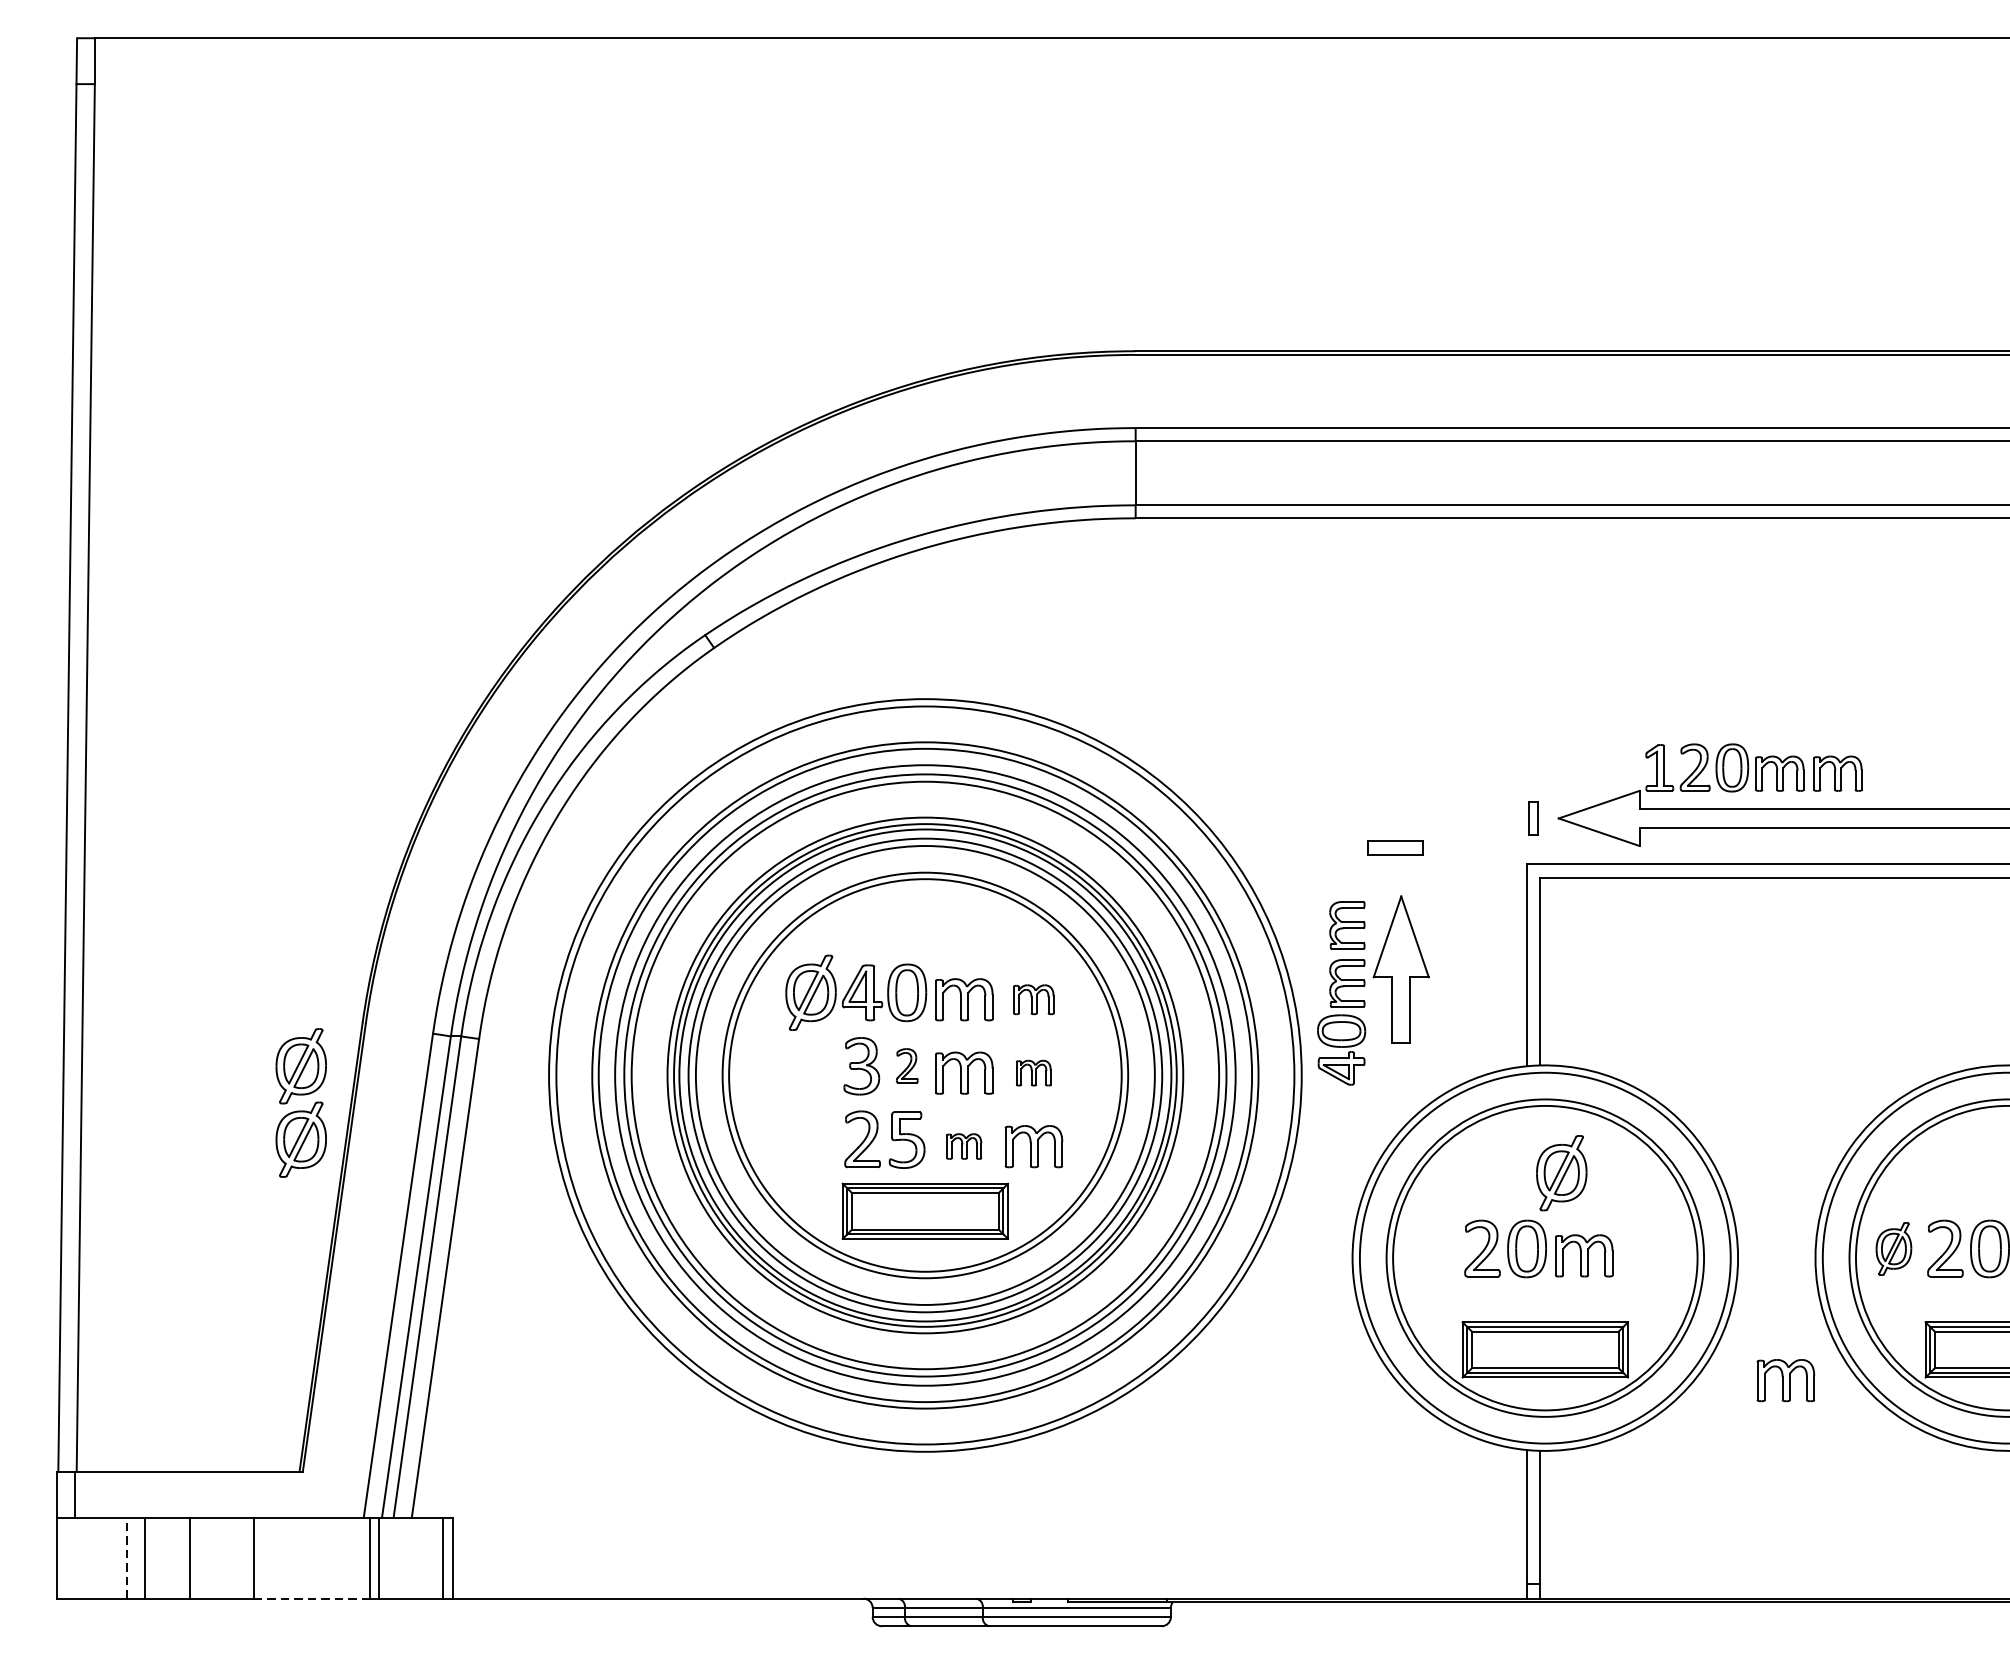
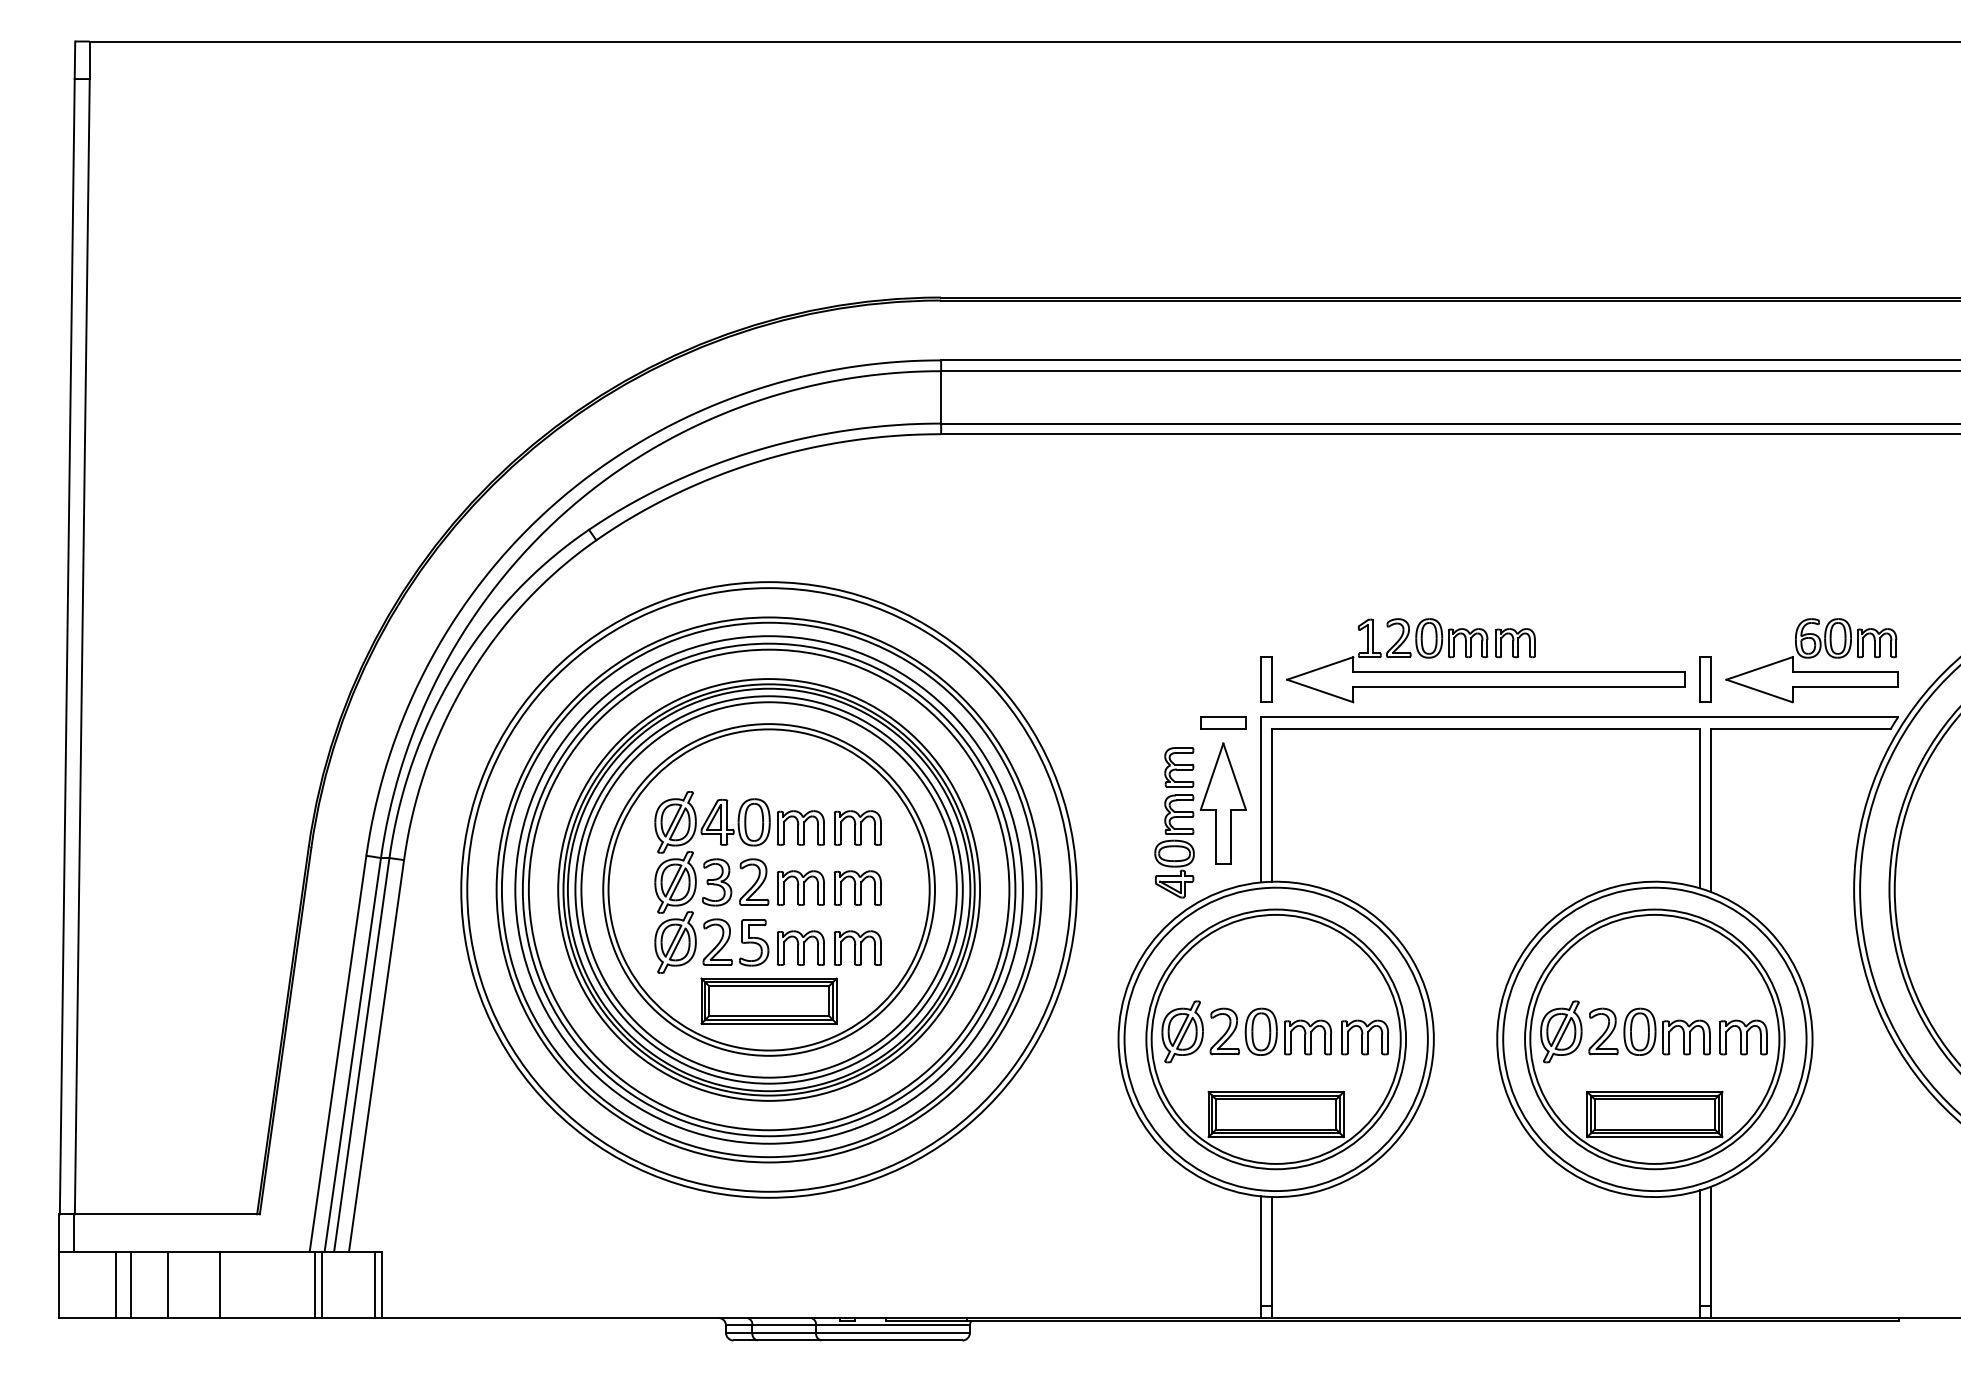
part: (1533, 818) -> (1266, 679), size x1.67
part: (1395, 847) -> (1223, 722), moved
part: (1365, 985) -> (1194, 816), moved
part: (1033, 999) -> (857, 827), size x1.43
part: (907, 1065) -> (754, 881), size x1.67
part: (1033, 1072) -> (857, 887), size x1.67
part: (301, 1103) -> (675, 912), moved
part: (963, 1145) -> (800, 947), size x1.67
part: (1561, 1172) -> (1182, 1031), moved
part: (1894, 1248) -> (1561, 1031), size x1.43
part: (1786, 1380) -> (1365, 1037), moved
line: (126, 1557) -> (115, 1284), dashed -> solid
line: (312, 1598) -> (267, 1317), dashed -> solid

